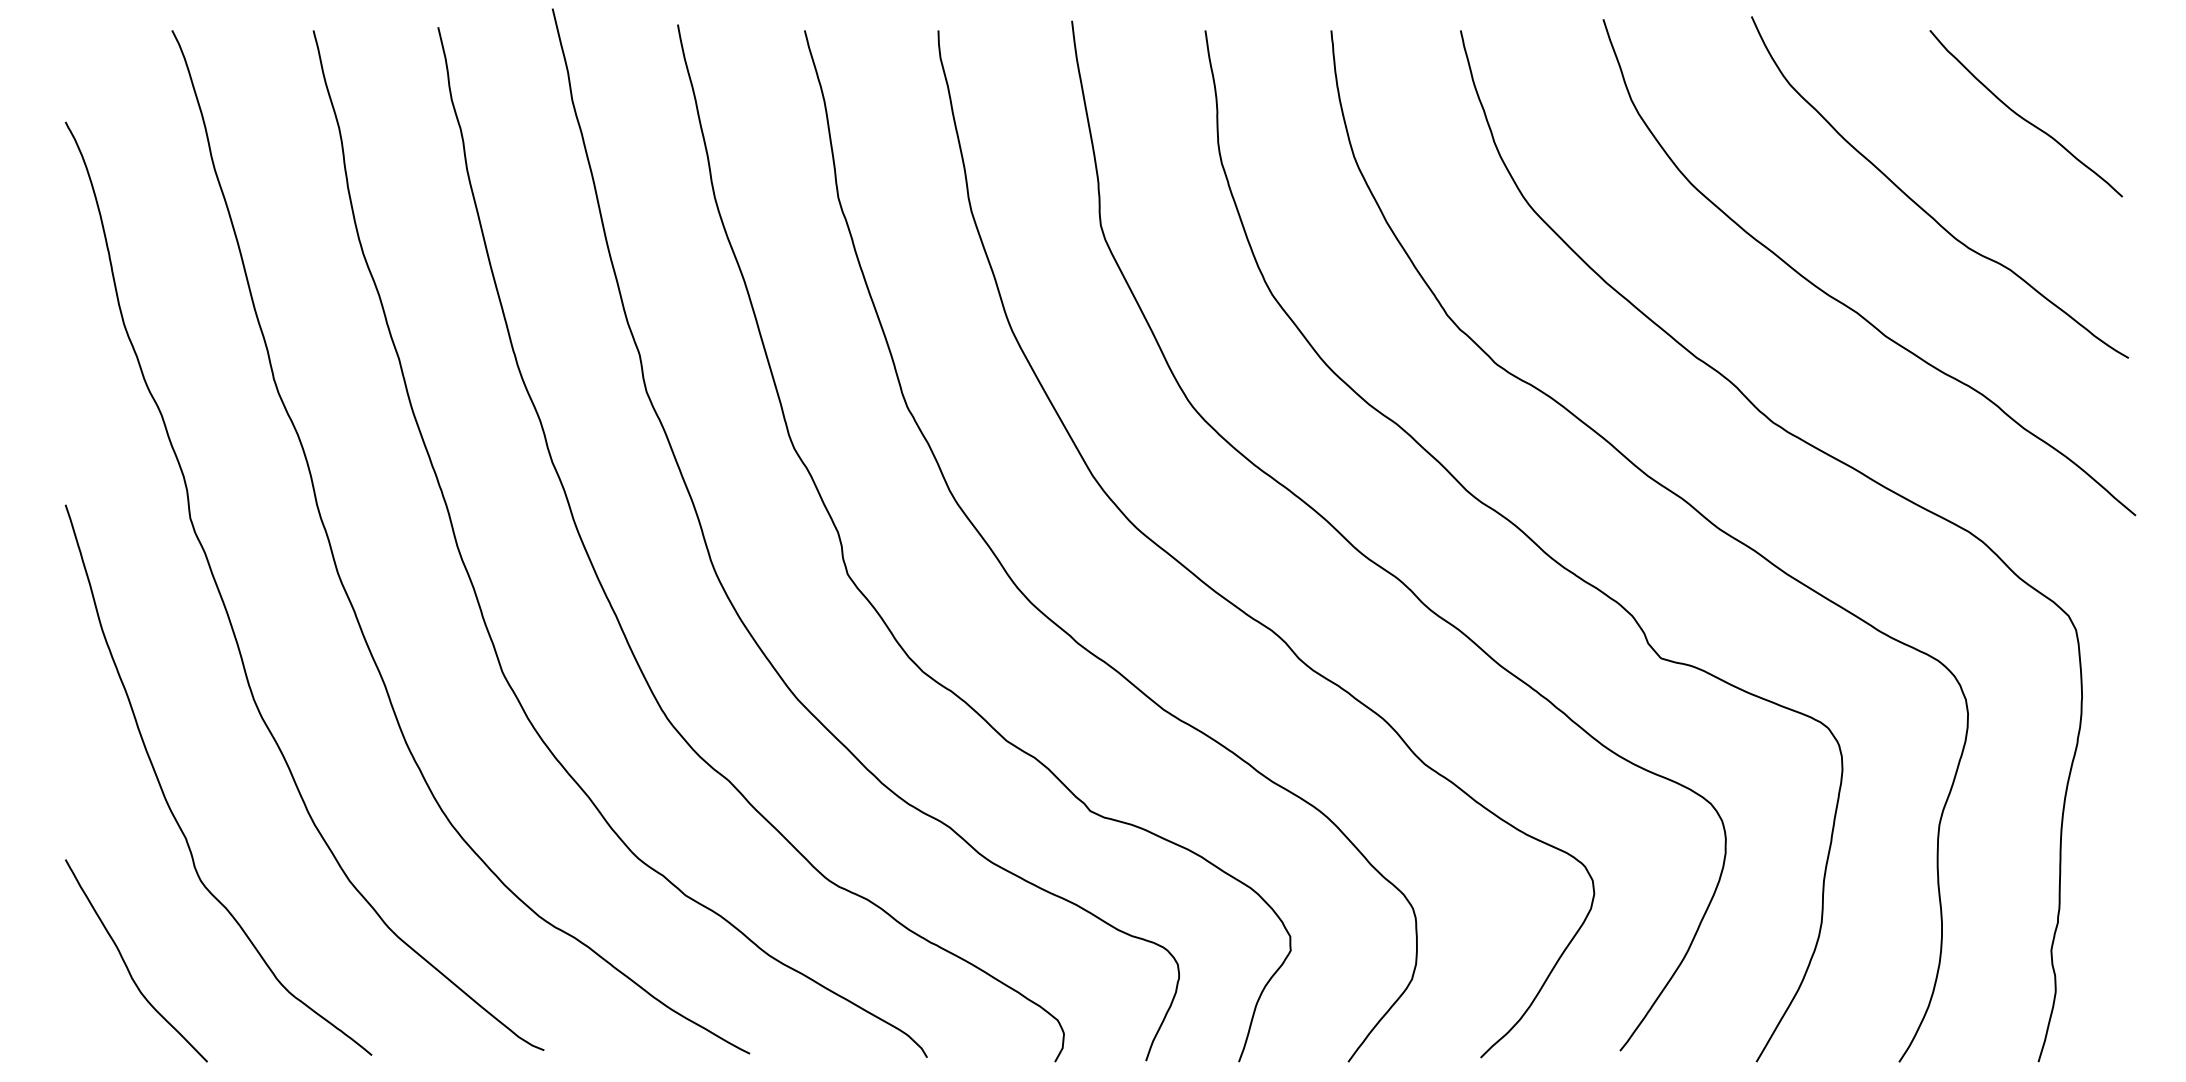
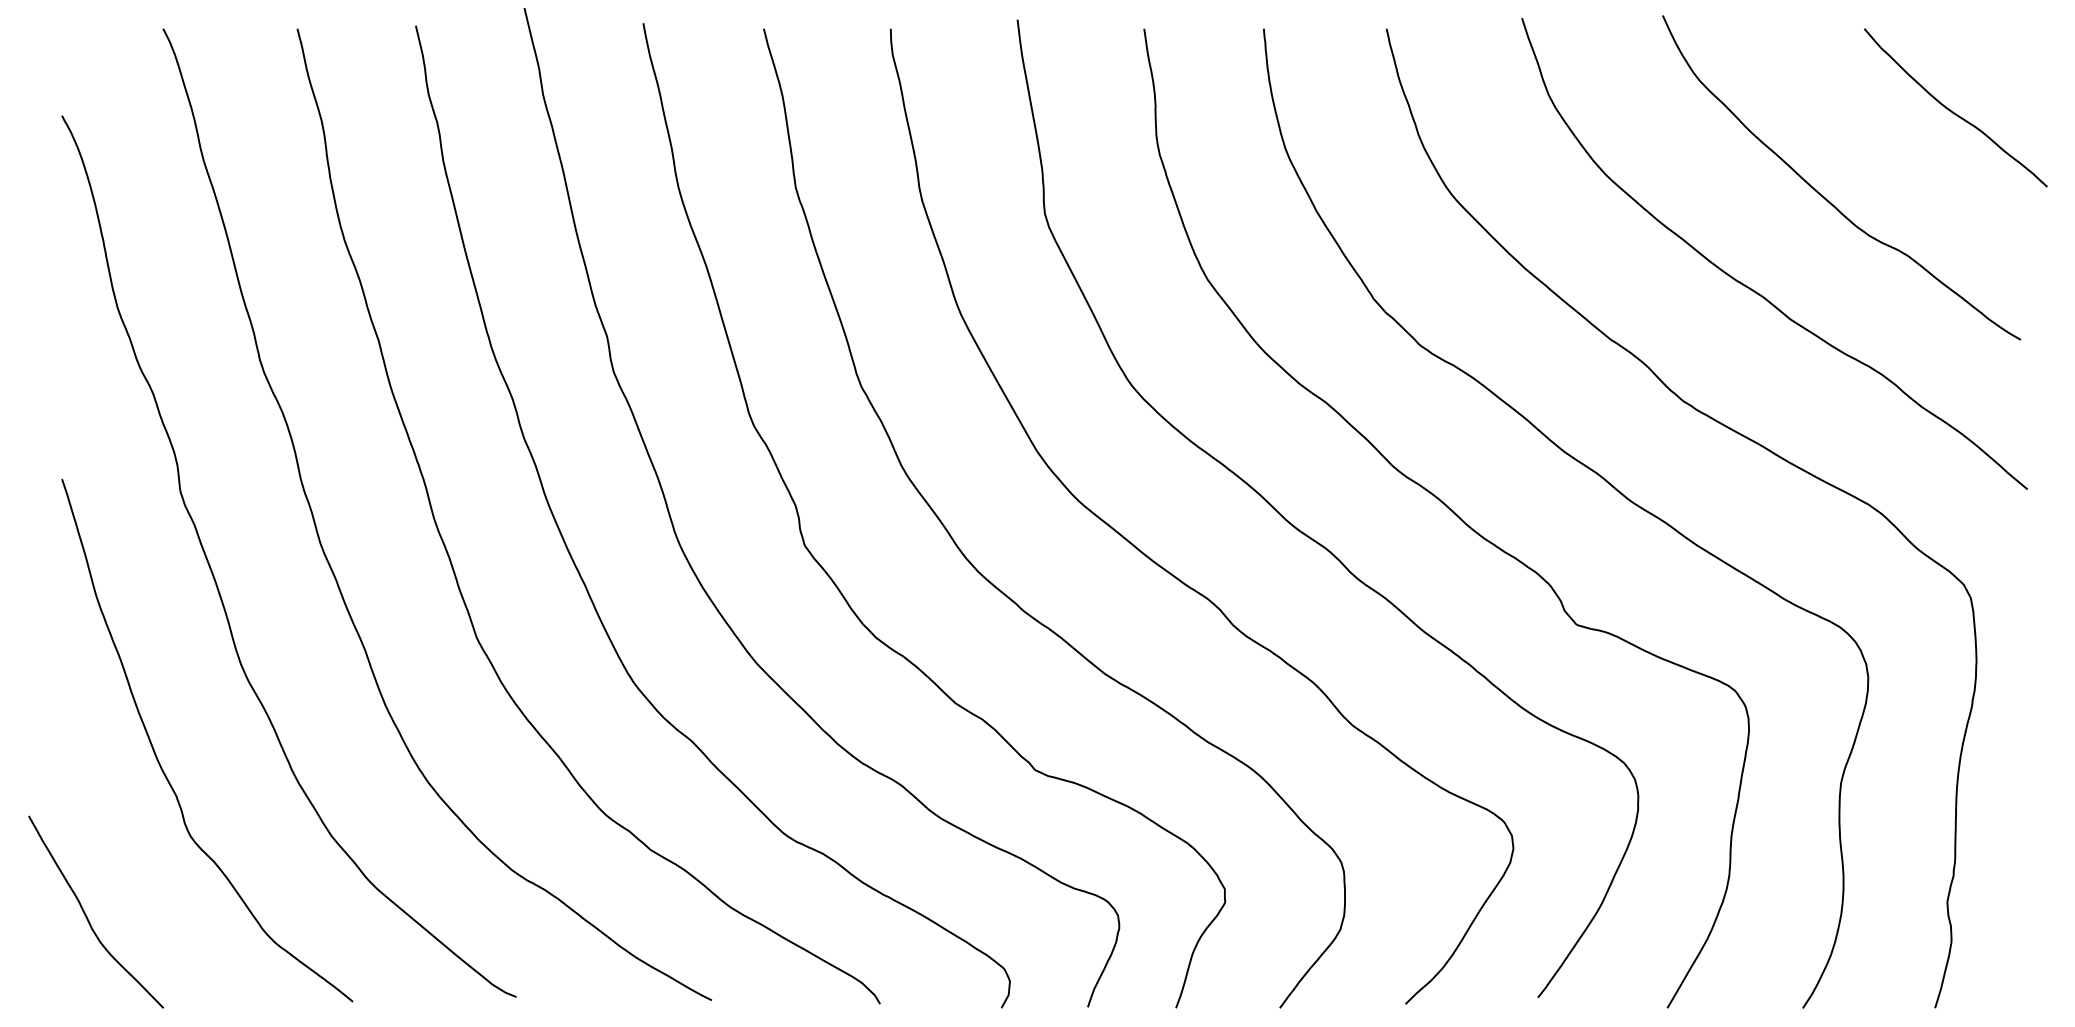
curve: (2023, 117) -> (1953, 111), moved
curve: (127, 965) -> (87, 916), moved

